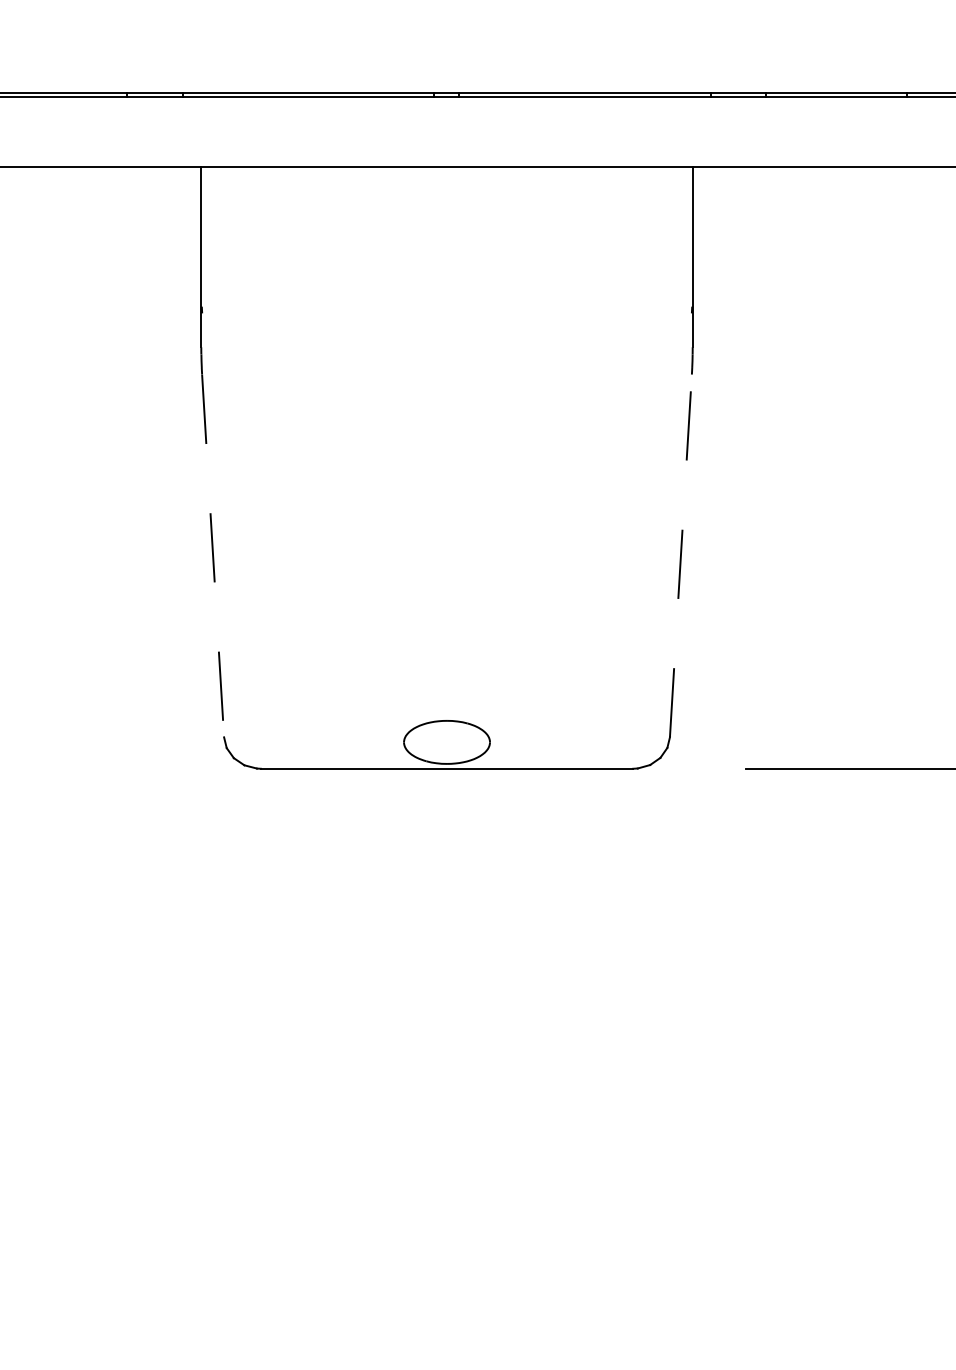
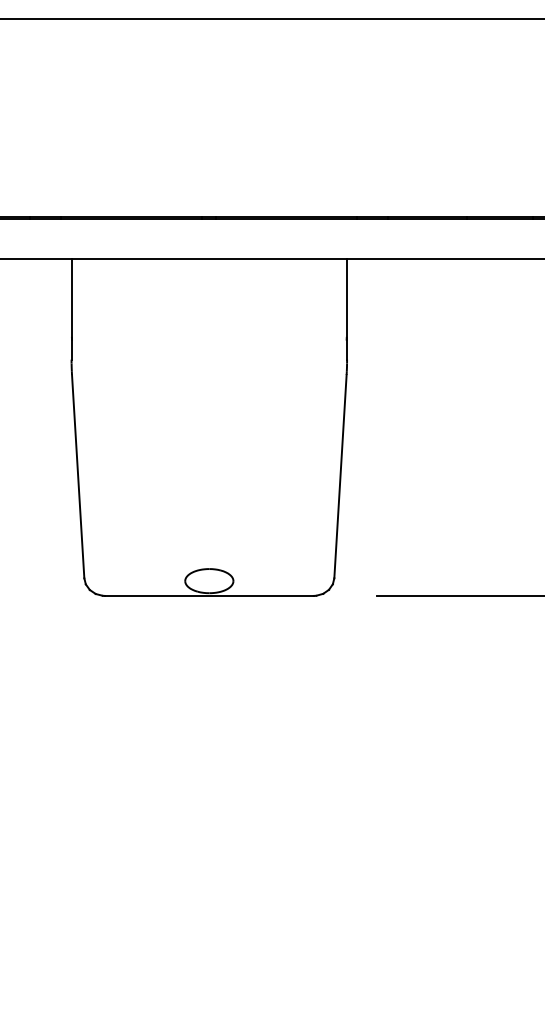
line: (213, 555) -> (78, 476), dashed -> solid
line: (680, 555) -> (340, 476), dashed -> solid

